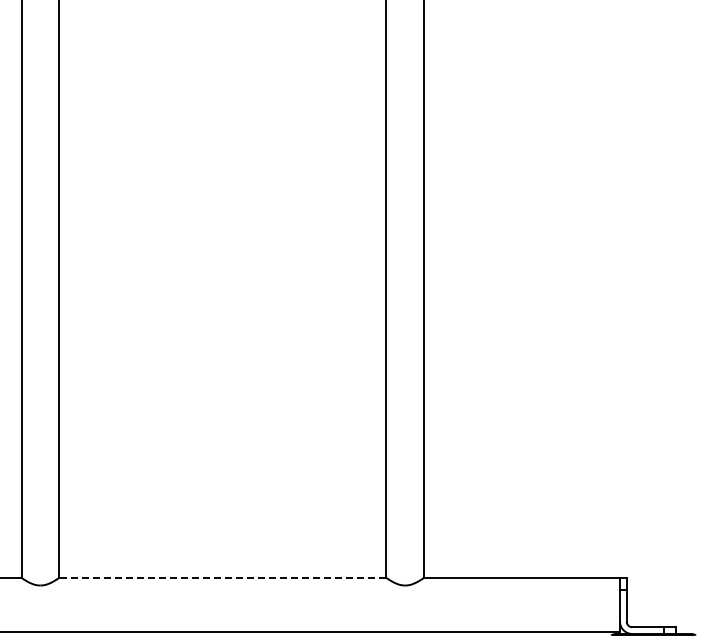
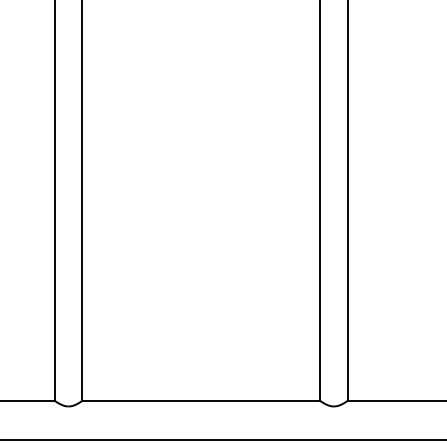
line: (222, 577) -> (201, 400), dashed -> solid

